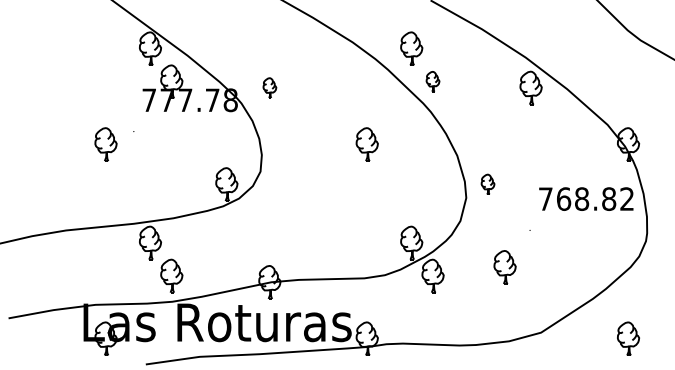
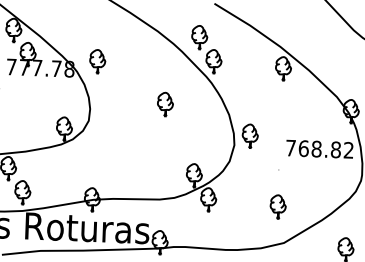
part: (432, 81) -> (213, 61), size x1.67
part: (269, 87) -> (97, 61), size x1.67
part: (487, 184) -> (249, 136), size x1.67
part: (504, 267) -> (277, 207), moved

